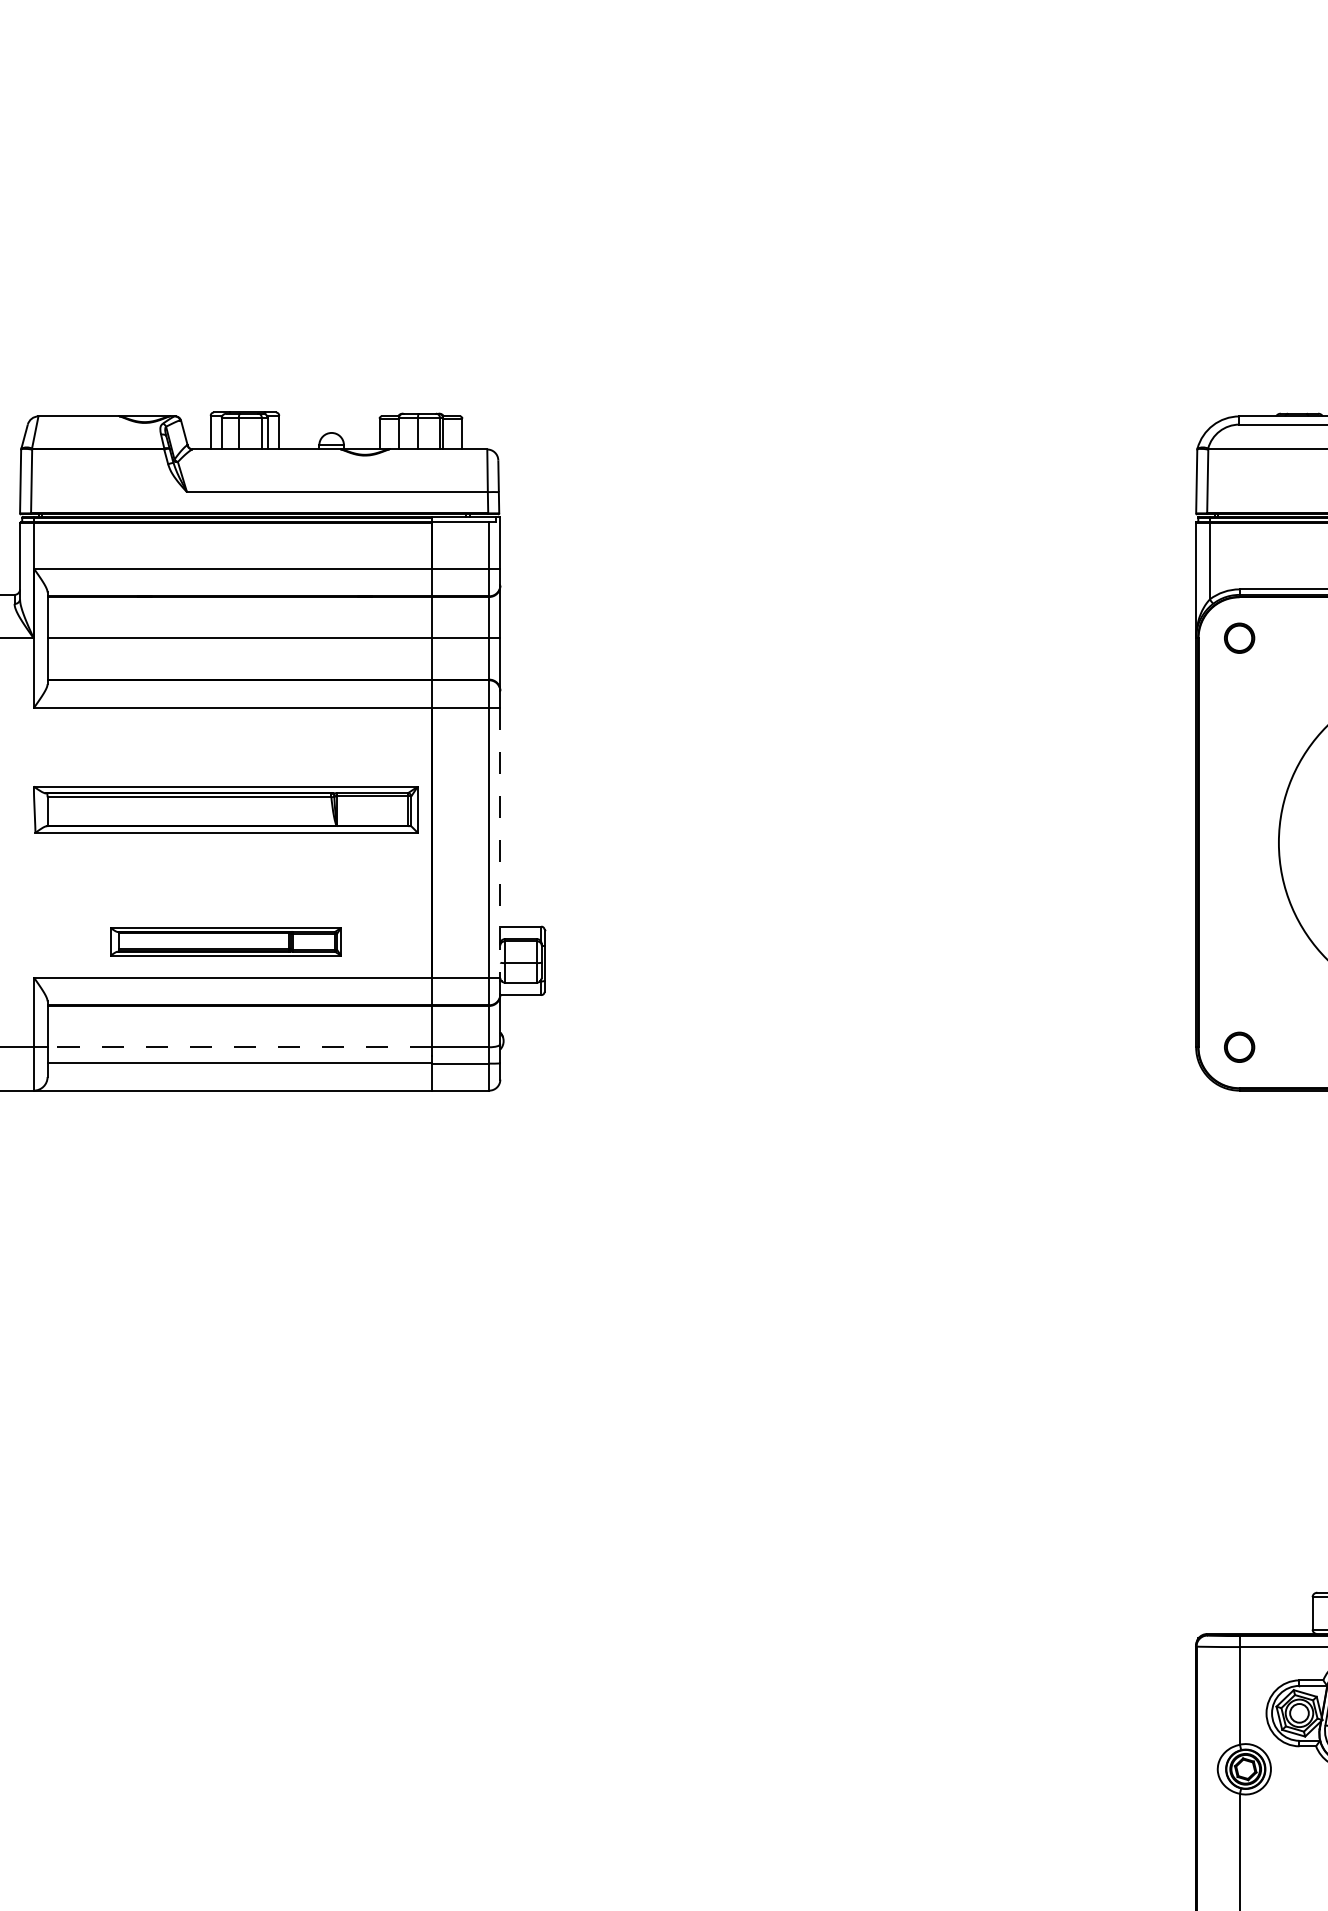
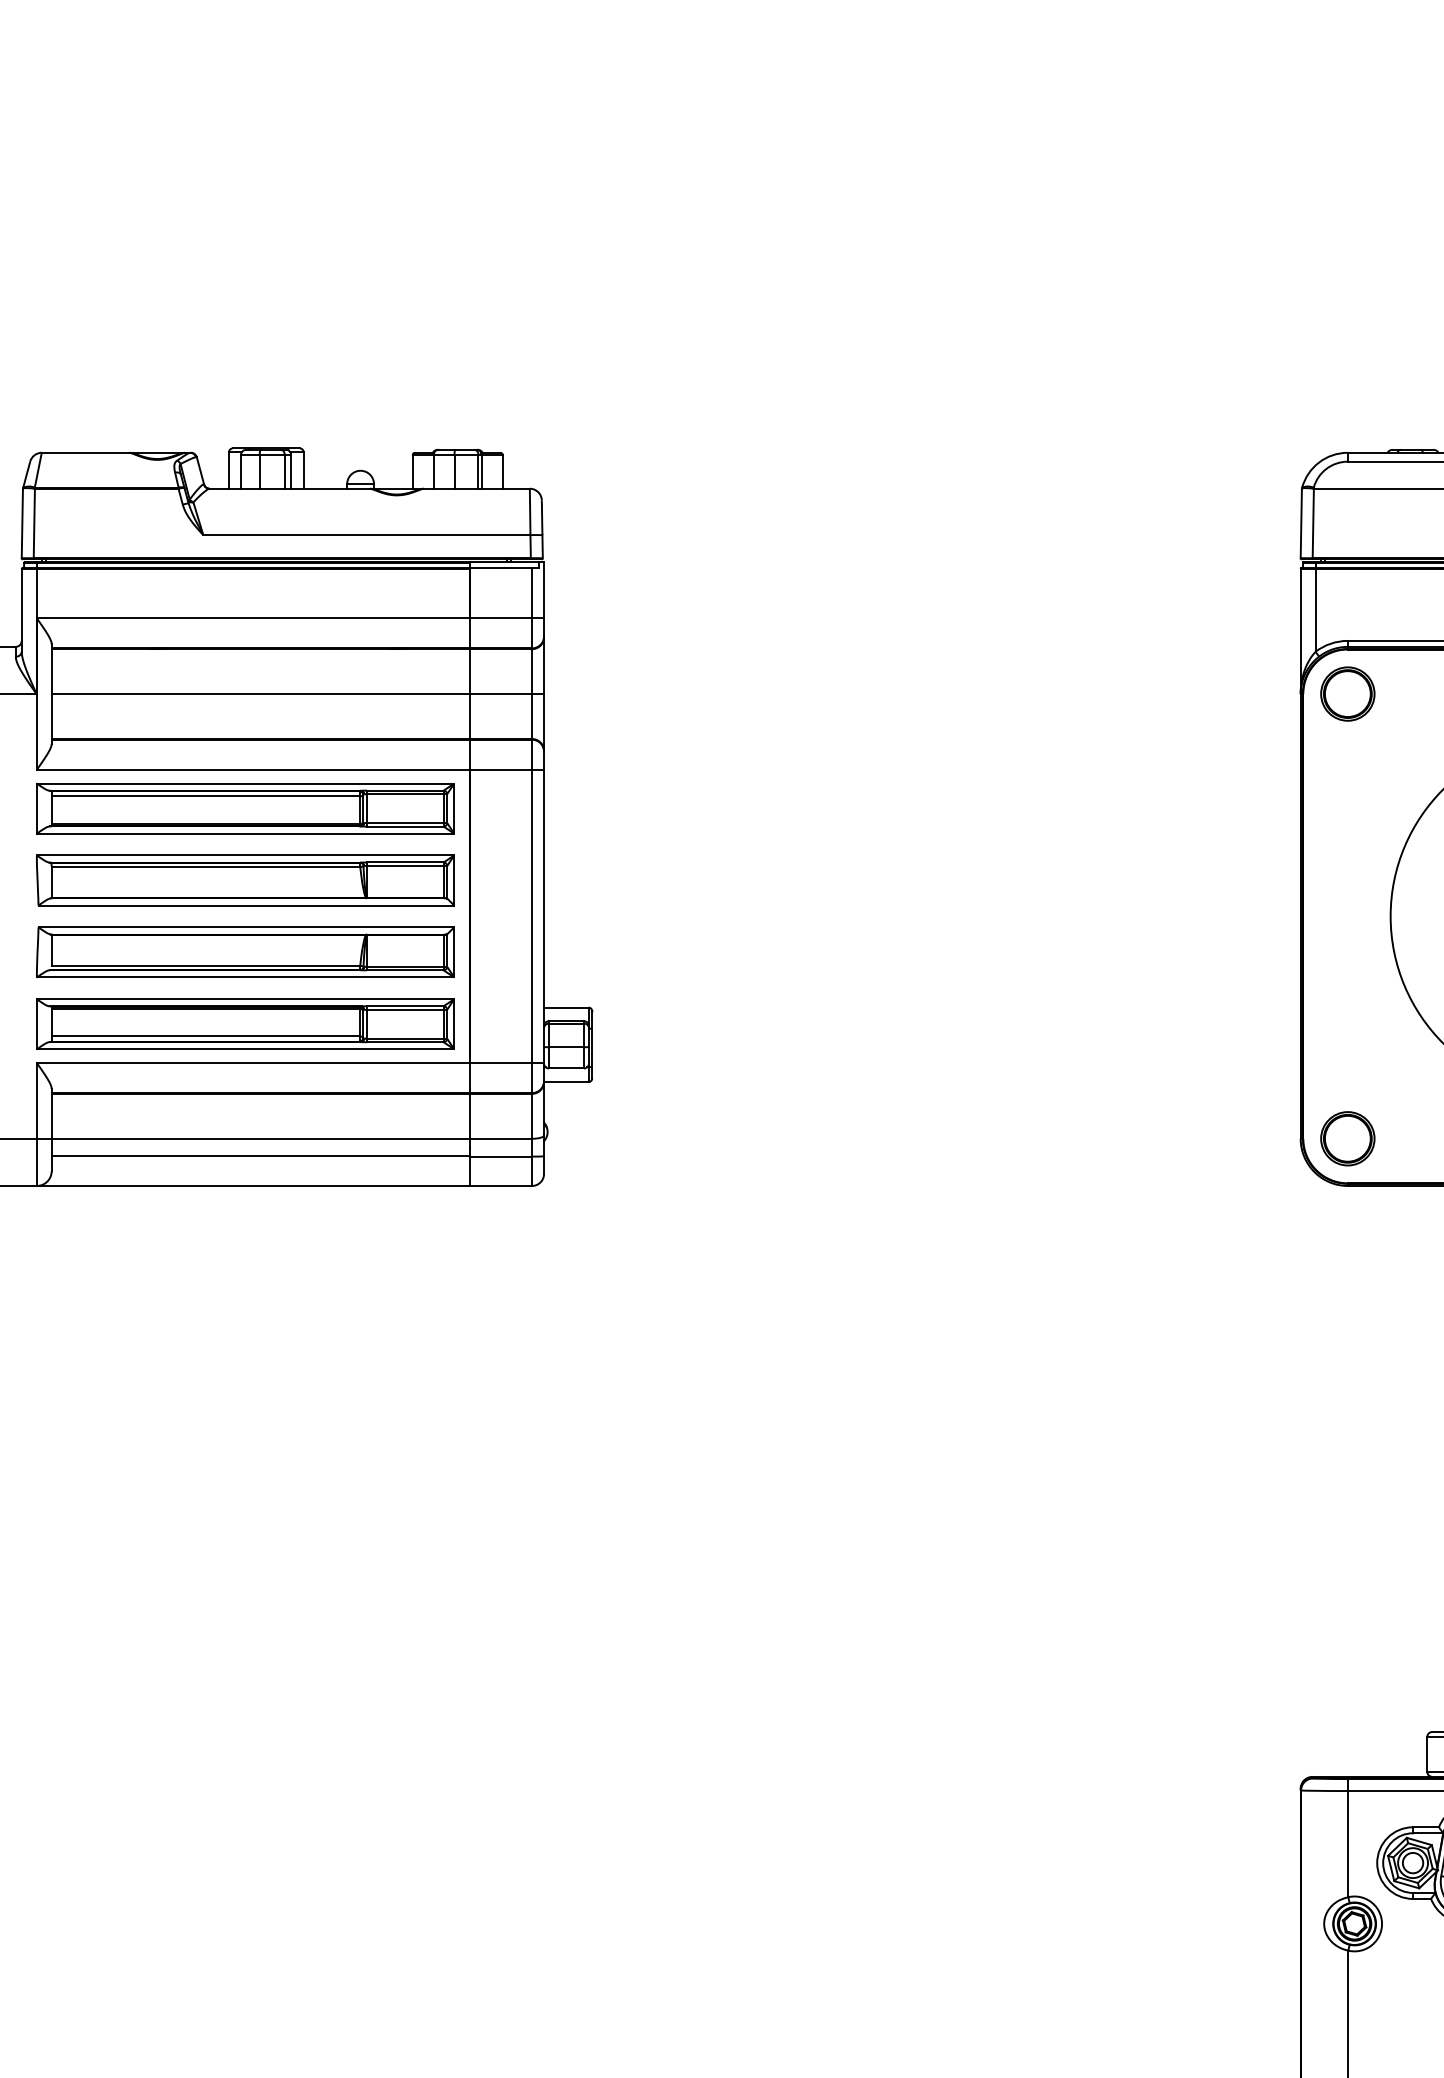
part: (1239, 637) -> (1347, 693), size x1.67
part: (225, 743) -> (245, 808), added
line: (500, 842) -> (544, 916), dashed -> solid
part: (225, 875) -> (245, 952), added
part: (225, 941) -> (245, 1023), size x1.67
line: (239, 1047) -> (260, 1138), dashed -> solid
part: (1239, 1047) -> (1347, 1138), size x1.67

